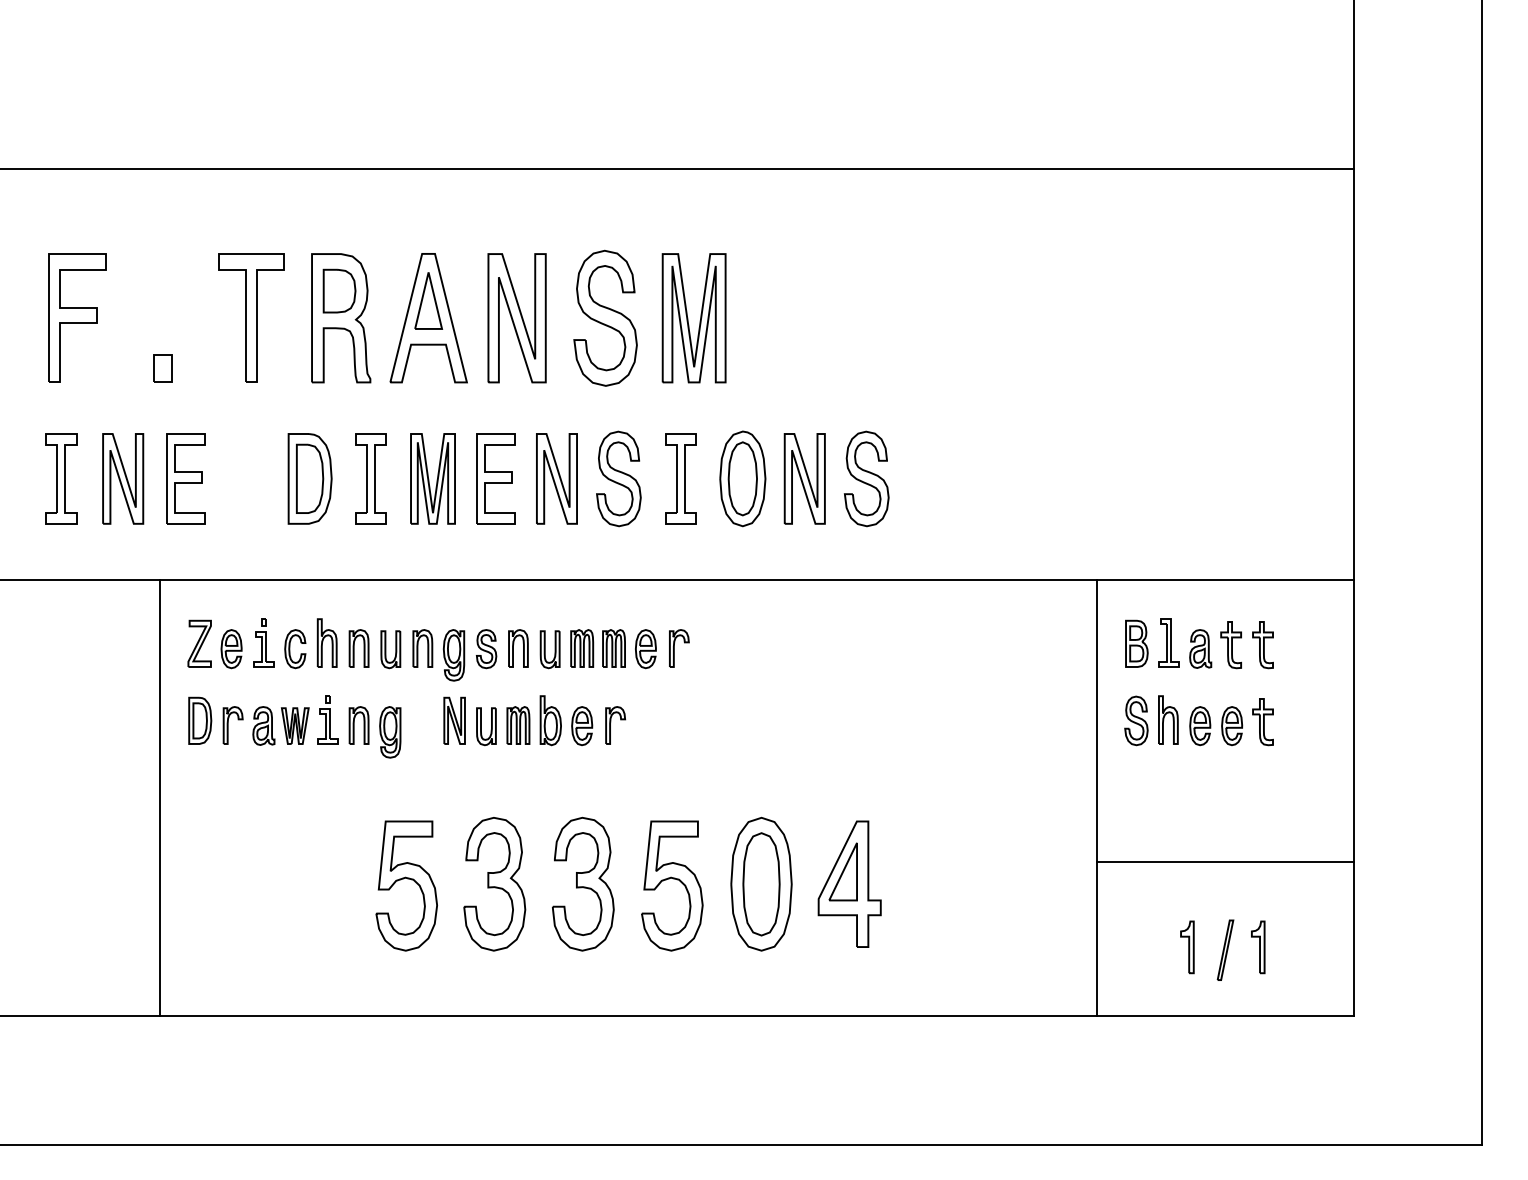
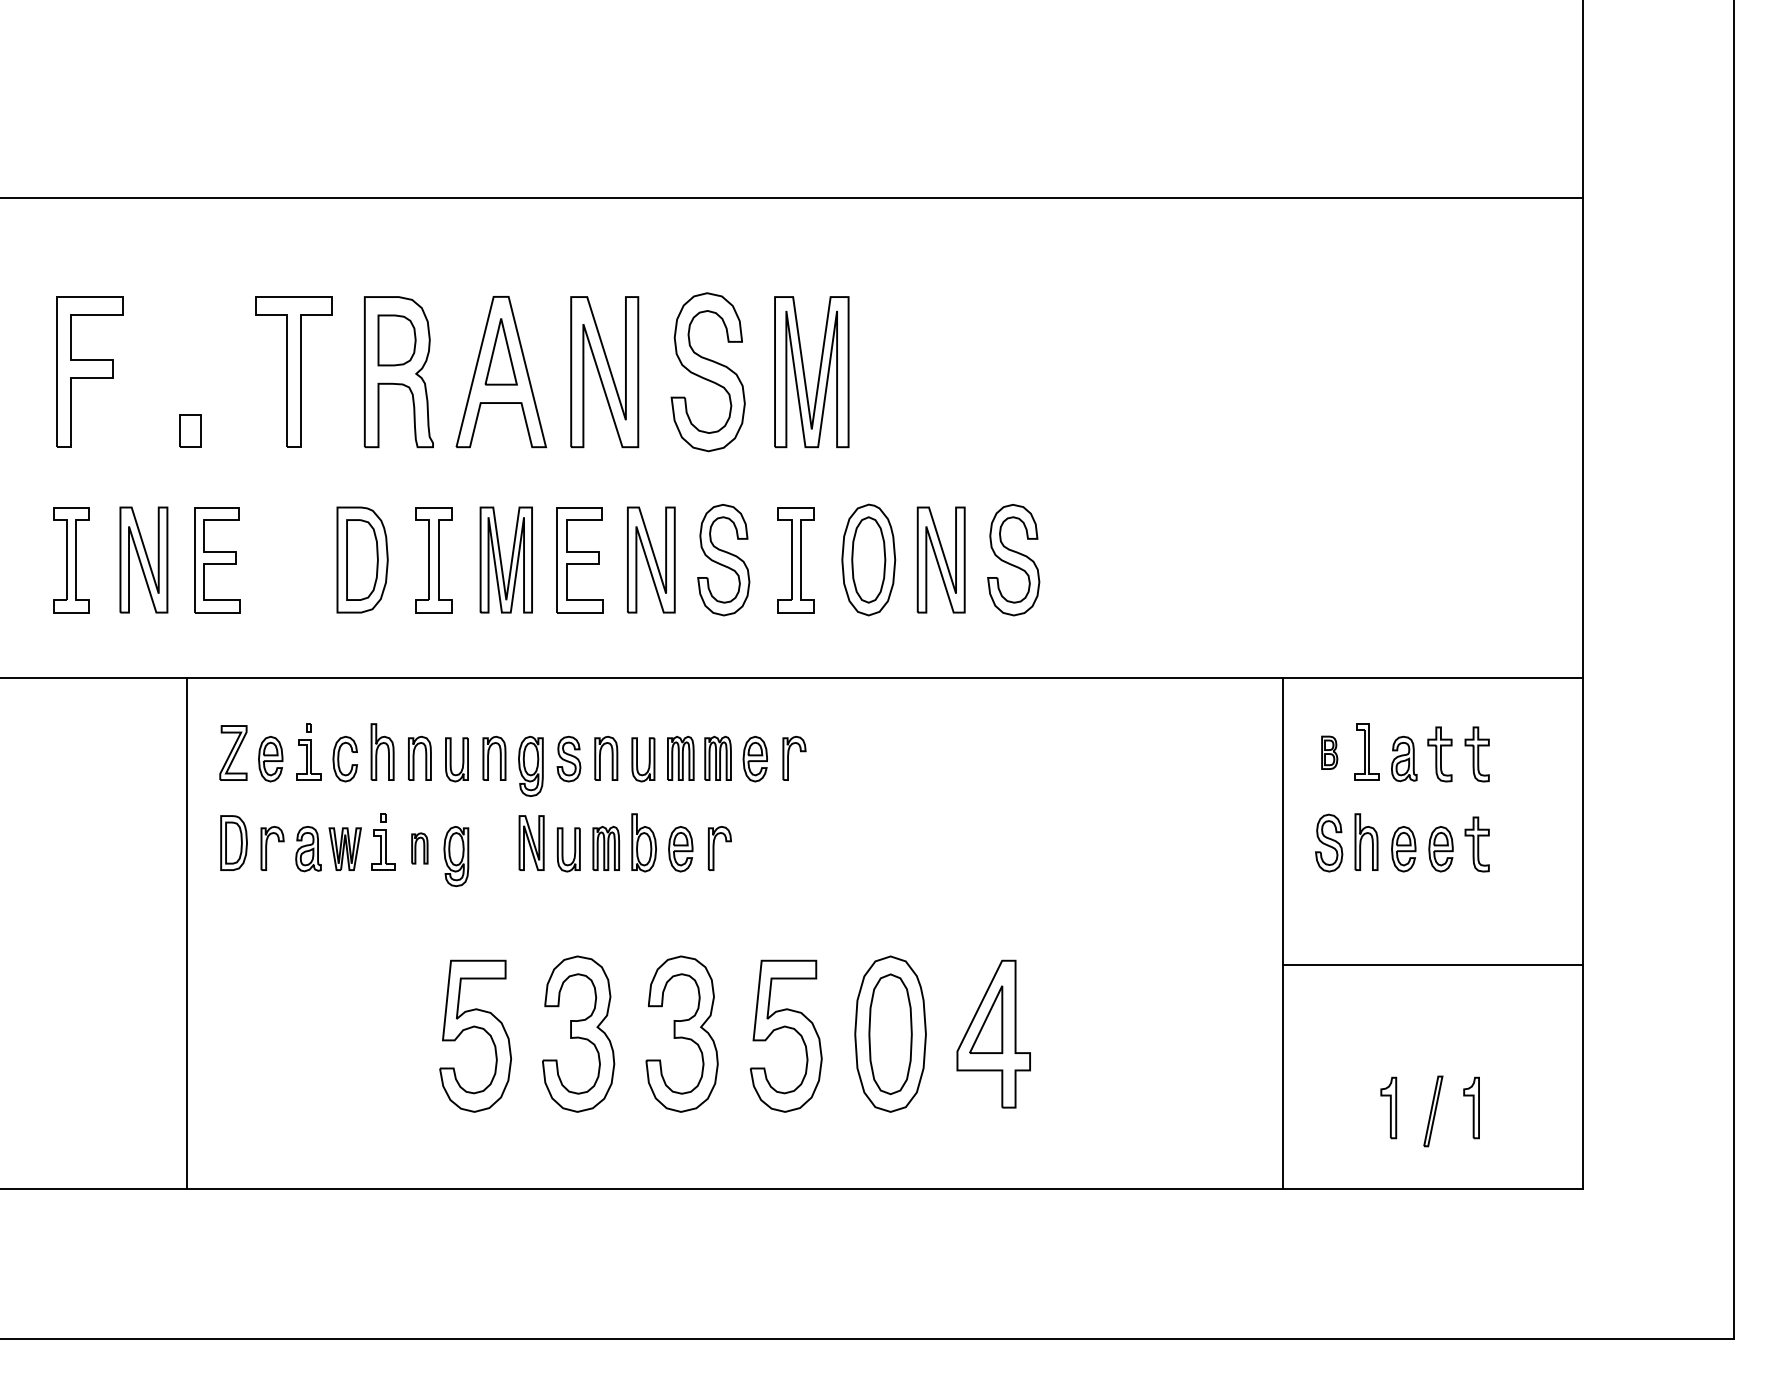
part: (1136, 643) -> (1329, 752), size x0.6
part: (358, 725) -> (419, 848), size x0.7
line: (1225, 862) -> (1433, 965), moved

